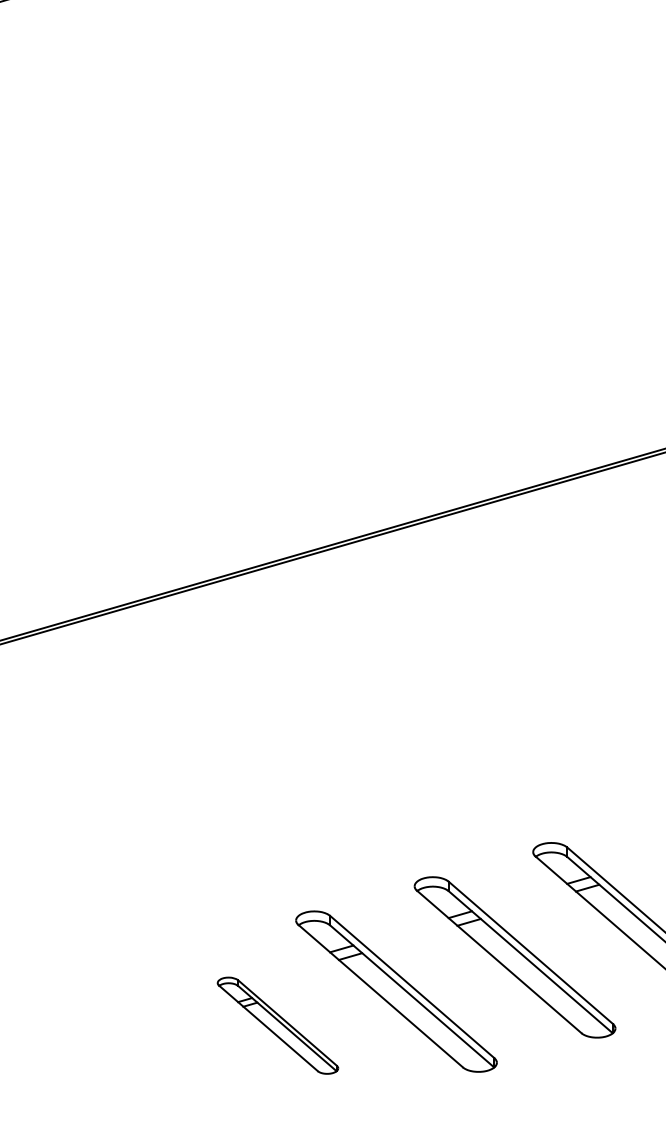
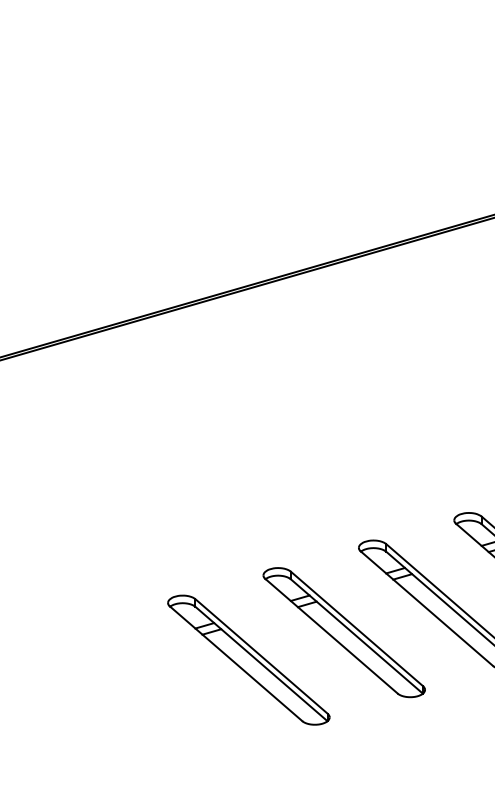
part: (277, 1025) -> (248, 659), size x1.67

